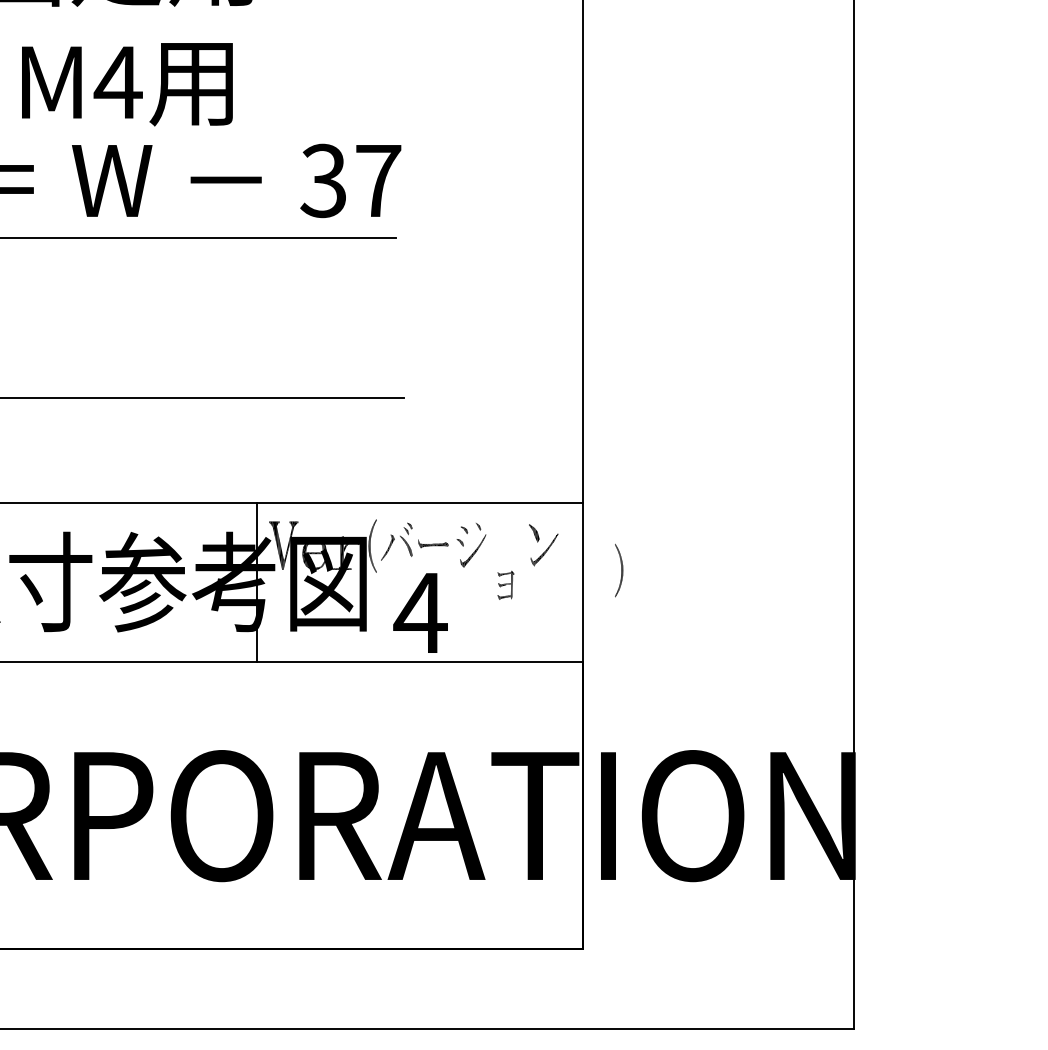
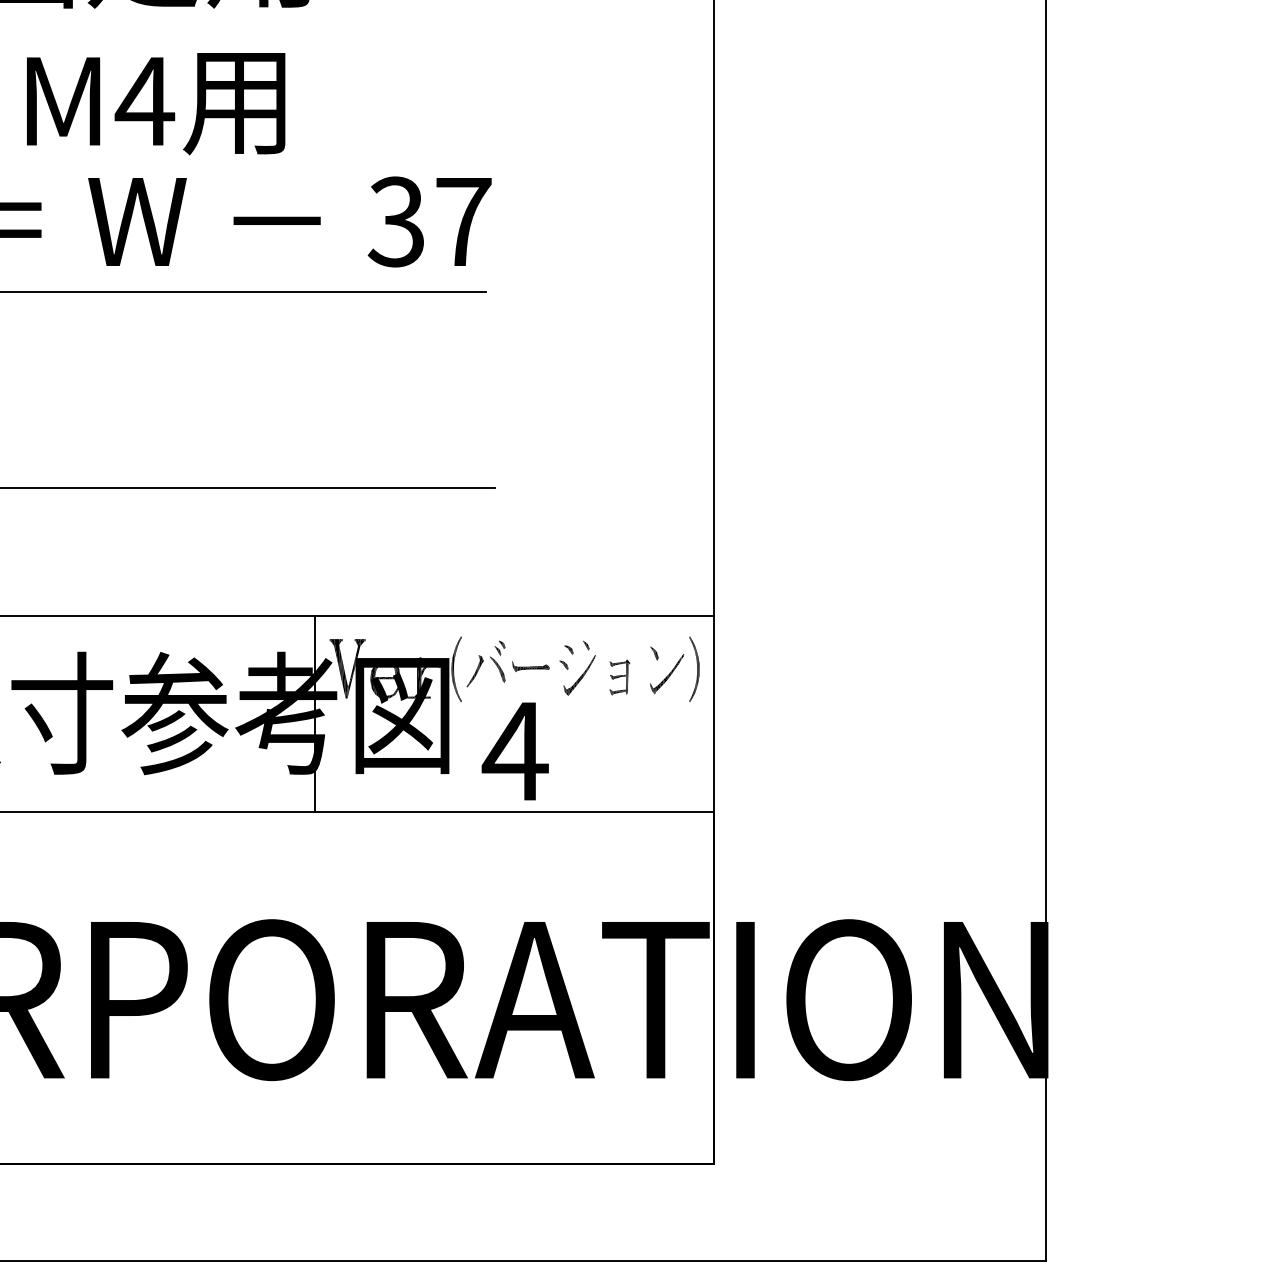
part: (534, 533) -> (654, 653), size x0.62
part: (619, 569) -> (694, 668), moved
part: (505, 585) -> (619, 677), moved

